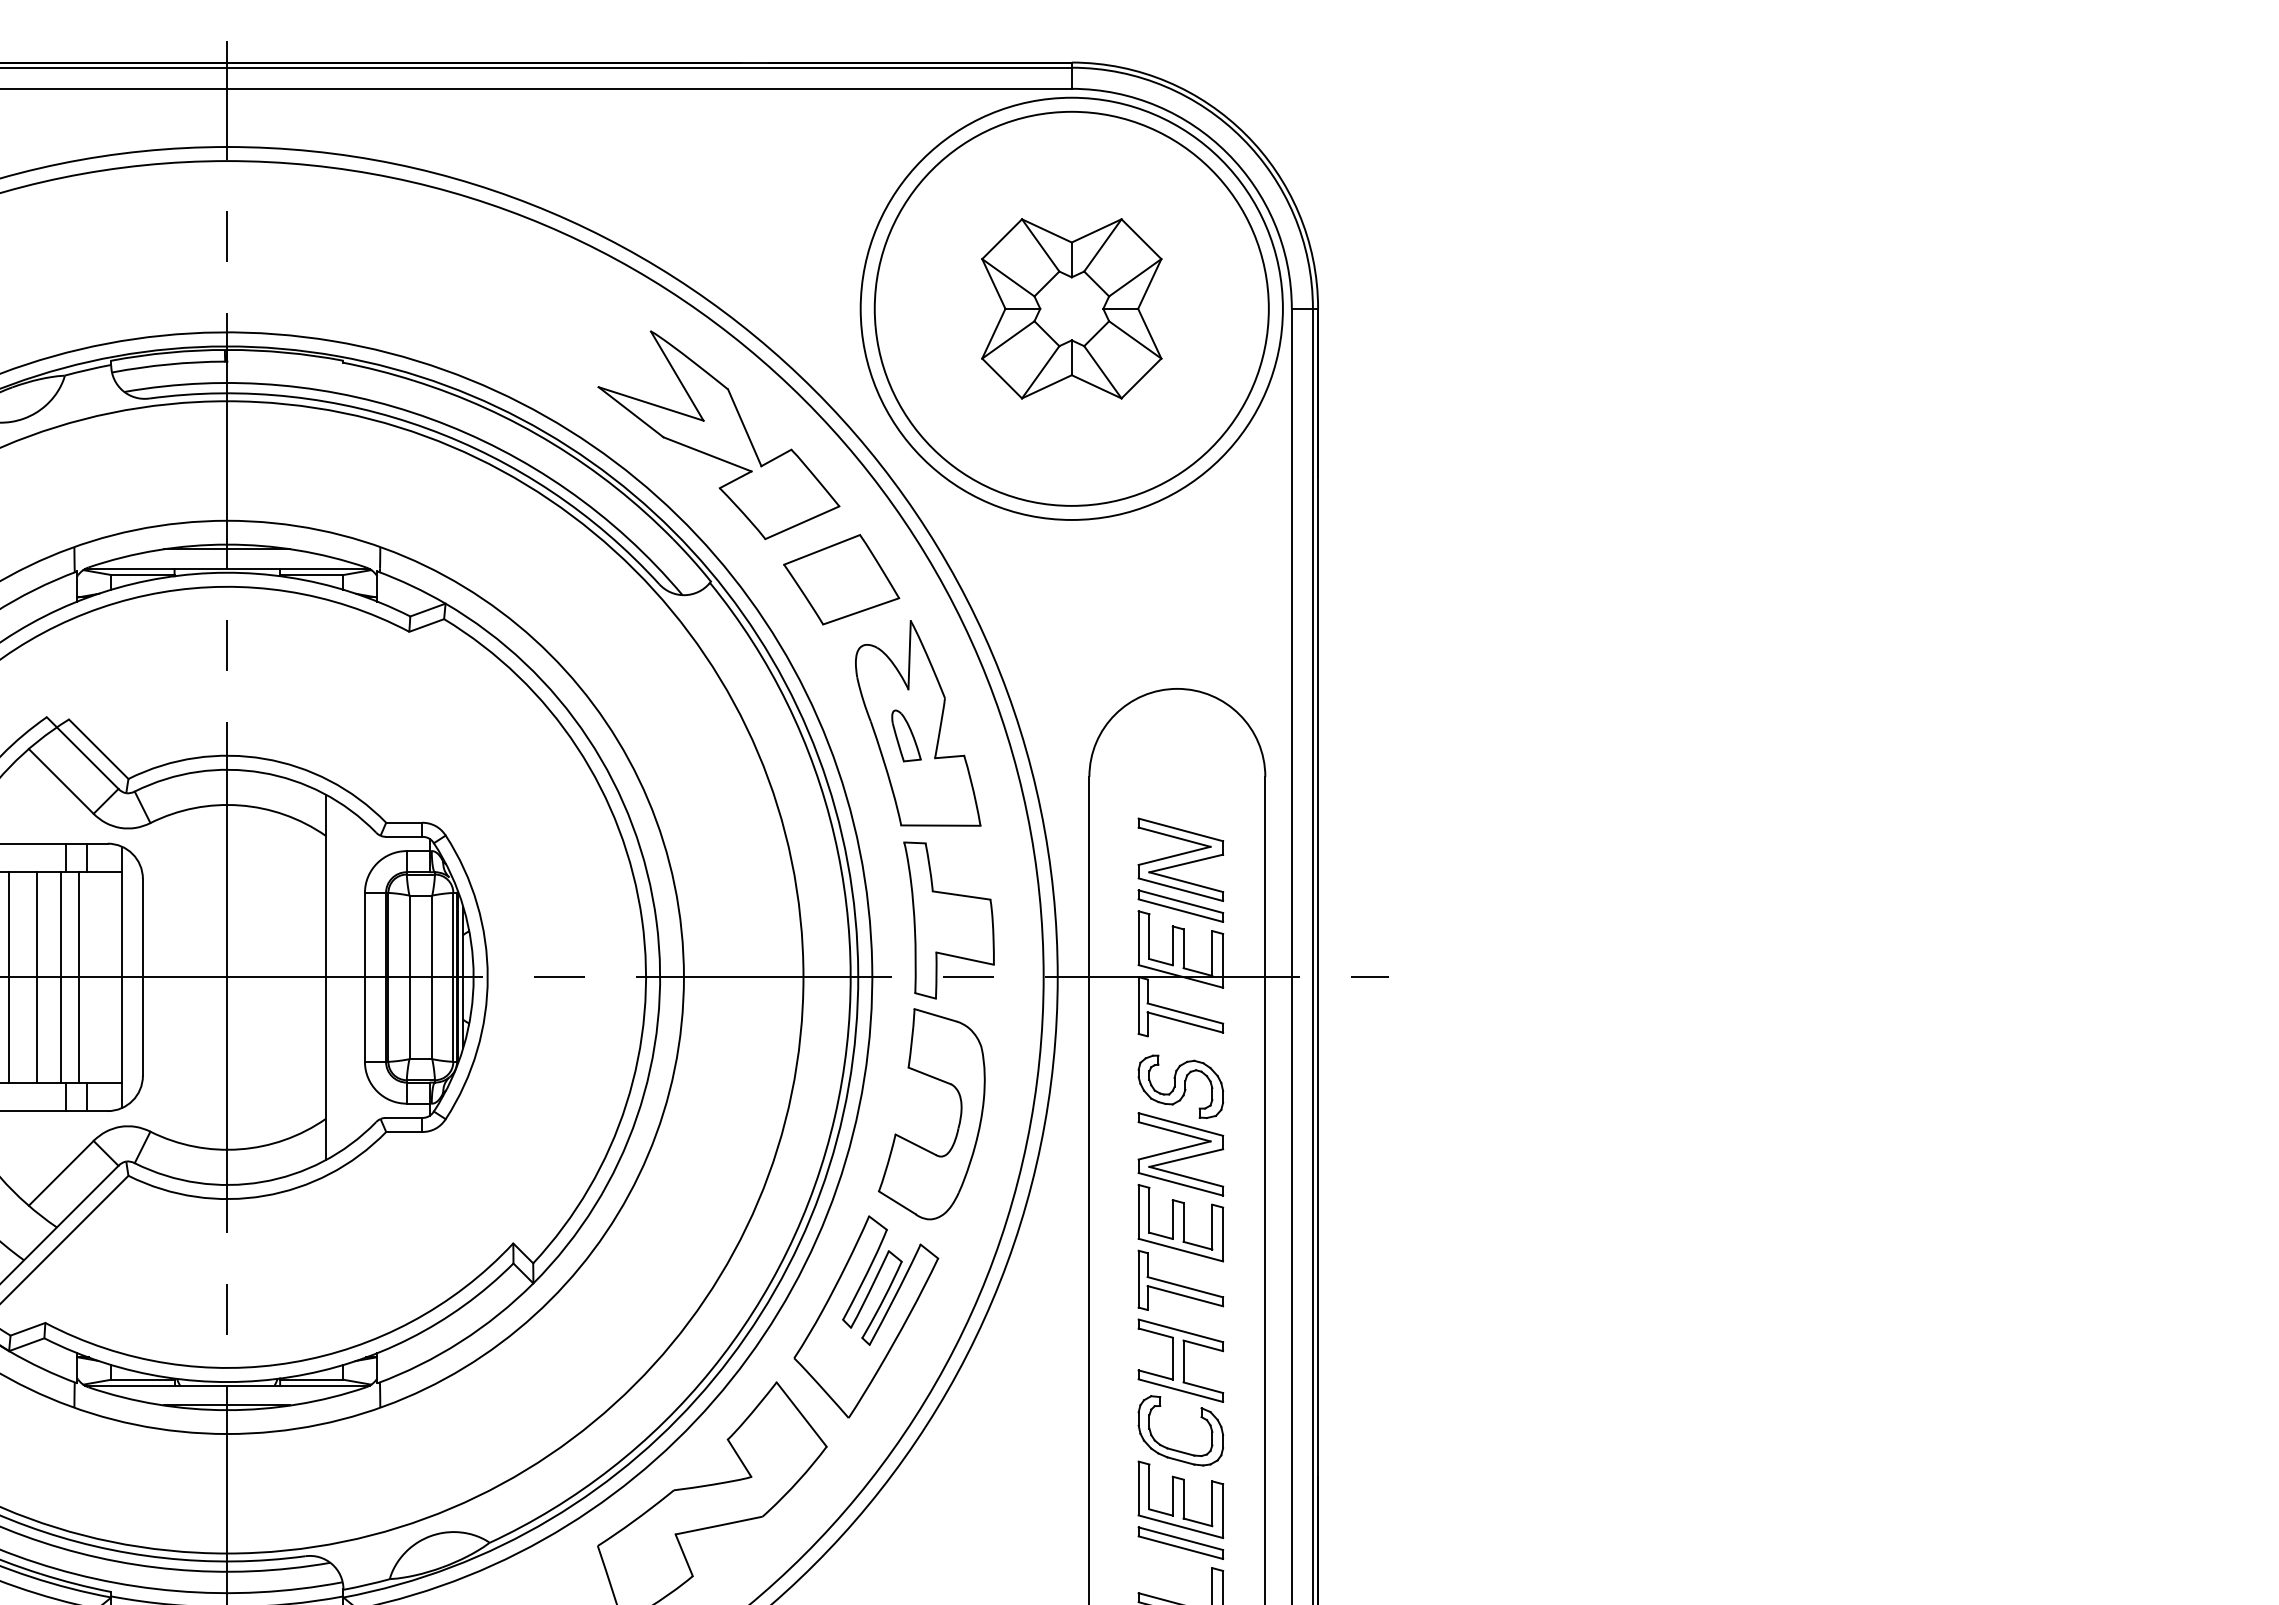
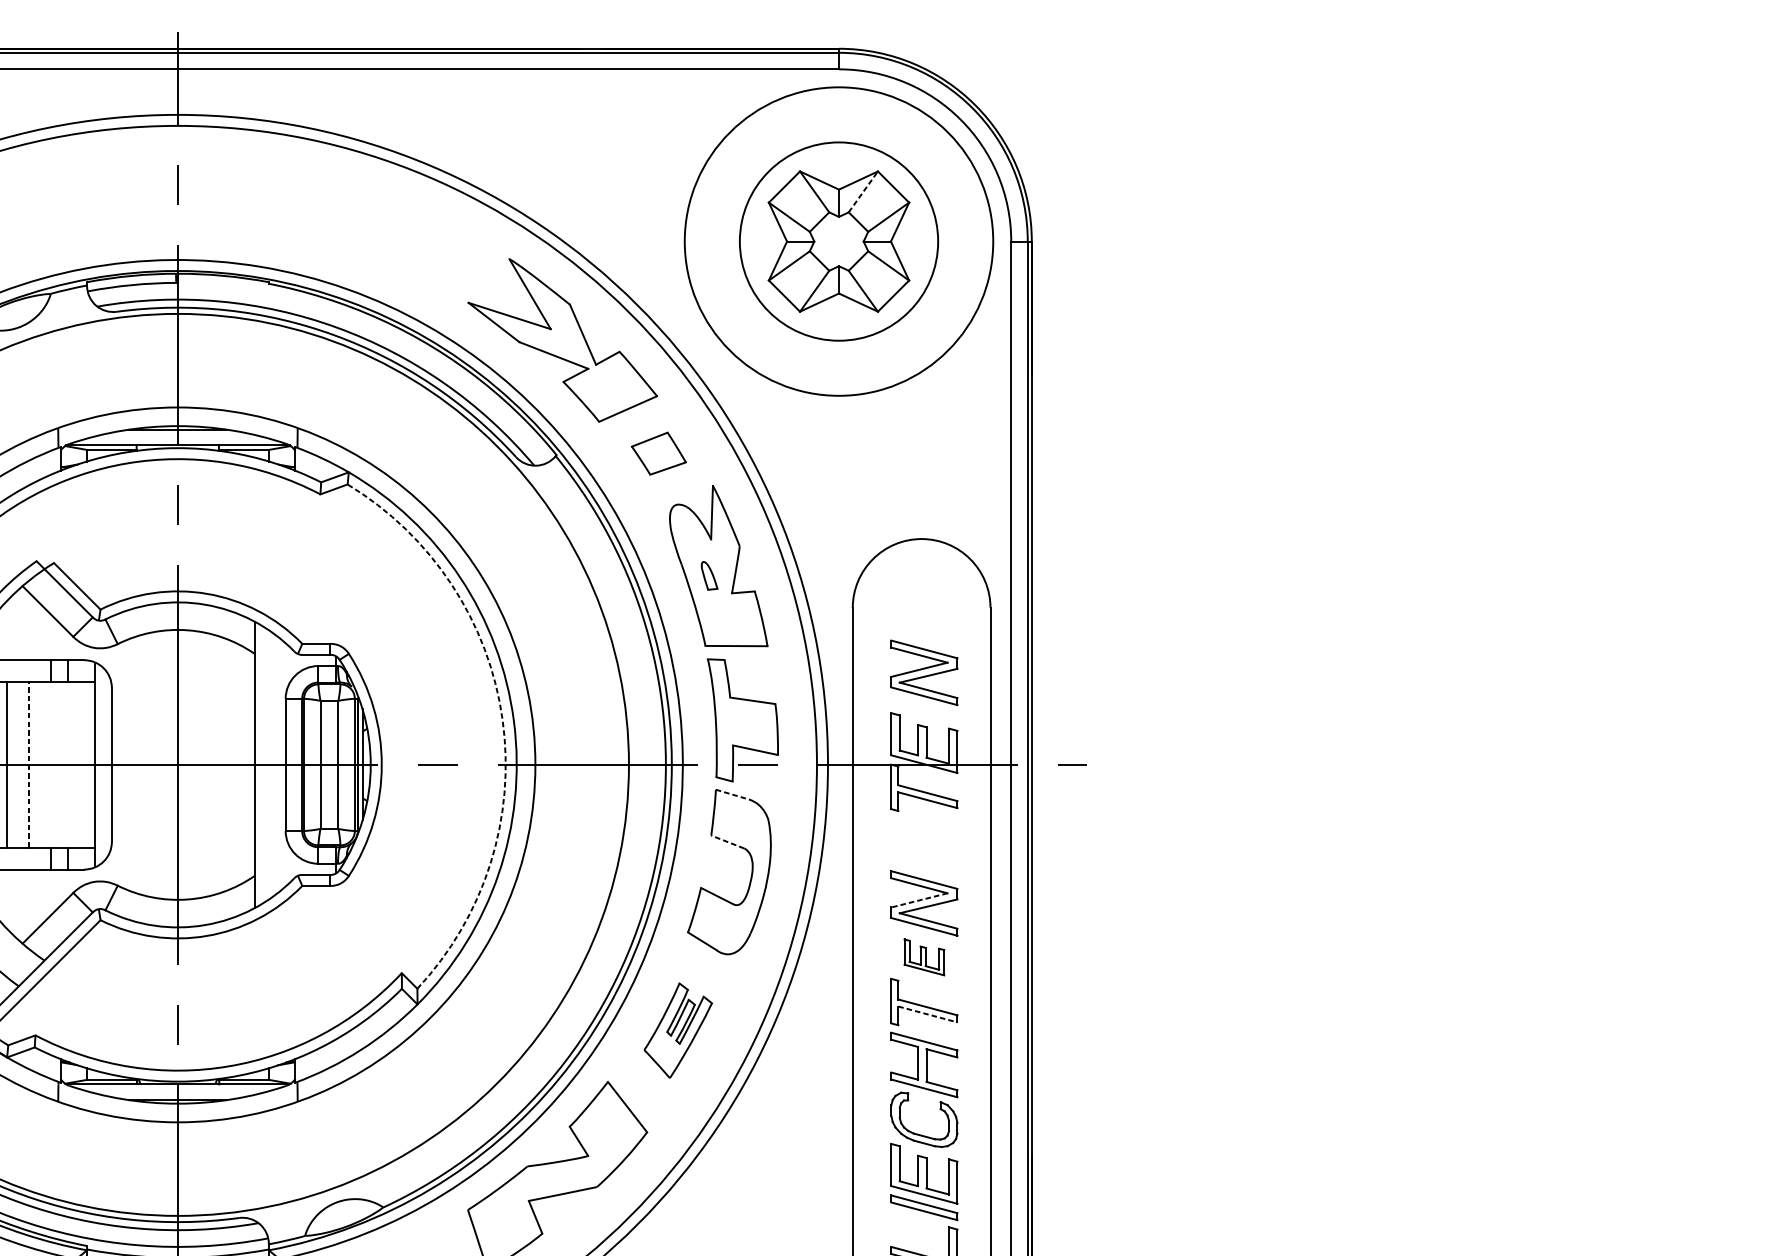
line: (1103, 245) -> (863, 191), solid -> dashed
circle: (1071, 308) -> (838, 241), size x0.6
part: (841, 579) -> (658, 453), size x0.6
part: (906, 735) -> (709, 575), size x0.7
part: (1180, 905) -> (924, 708), removed
arc: (642, 920) -> (502, 720), solid -> dashed
line: (60, 976) -> (47, 764), removed
line: (79, 976) -> (62, 764), removed
line: (37, 977) -> (29, 764), solid -> dashed
line: (936, 1015) -> (733, 794), solid -> dashed
line: (929, 1075) -> (727, 841), solid -> dashed
part: (1180, 1086) -> (924, 850), removed
line: (1174, 1150) -> (919, 900), solid -> dashed
part: (1180, 1223) -> (924, 957), size x0.6
line: (1185, 1296) -> (928, 1014), solid -> dashed
part: (866, 1316) -> (678, 1030), size x0.6

